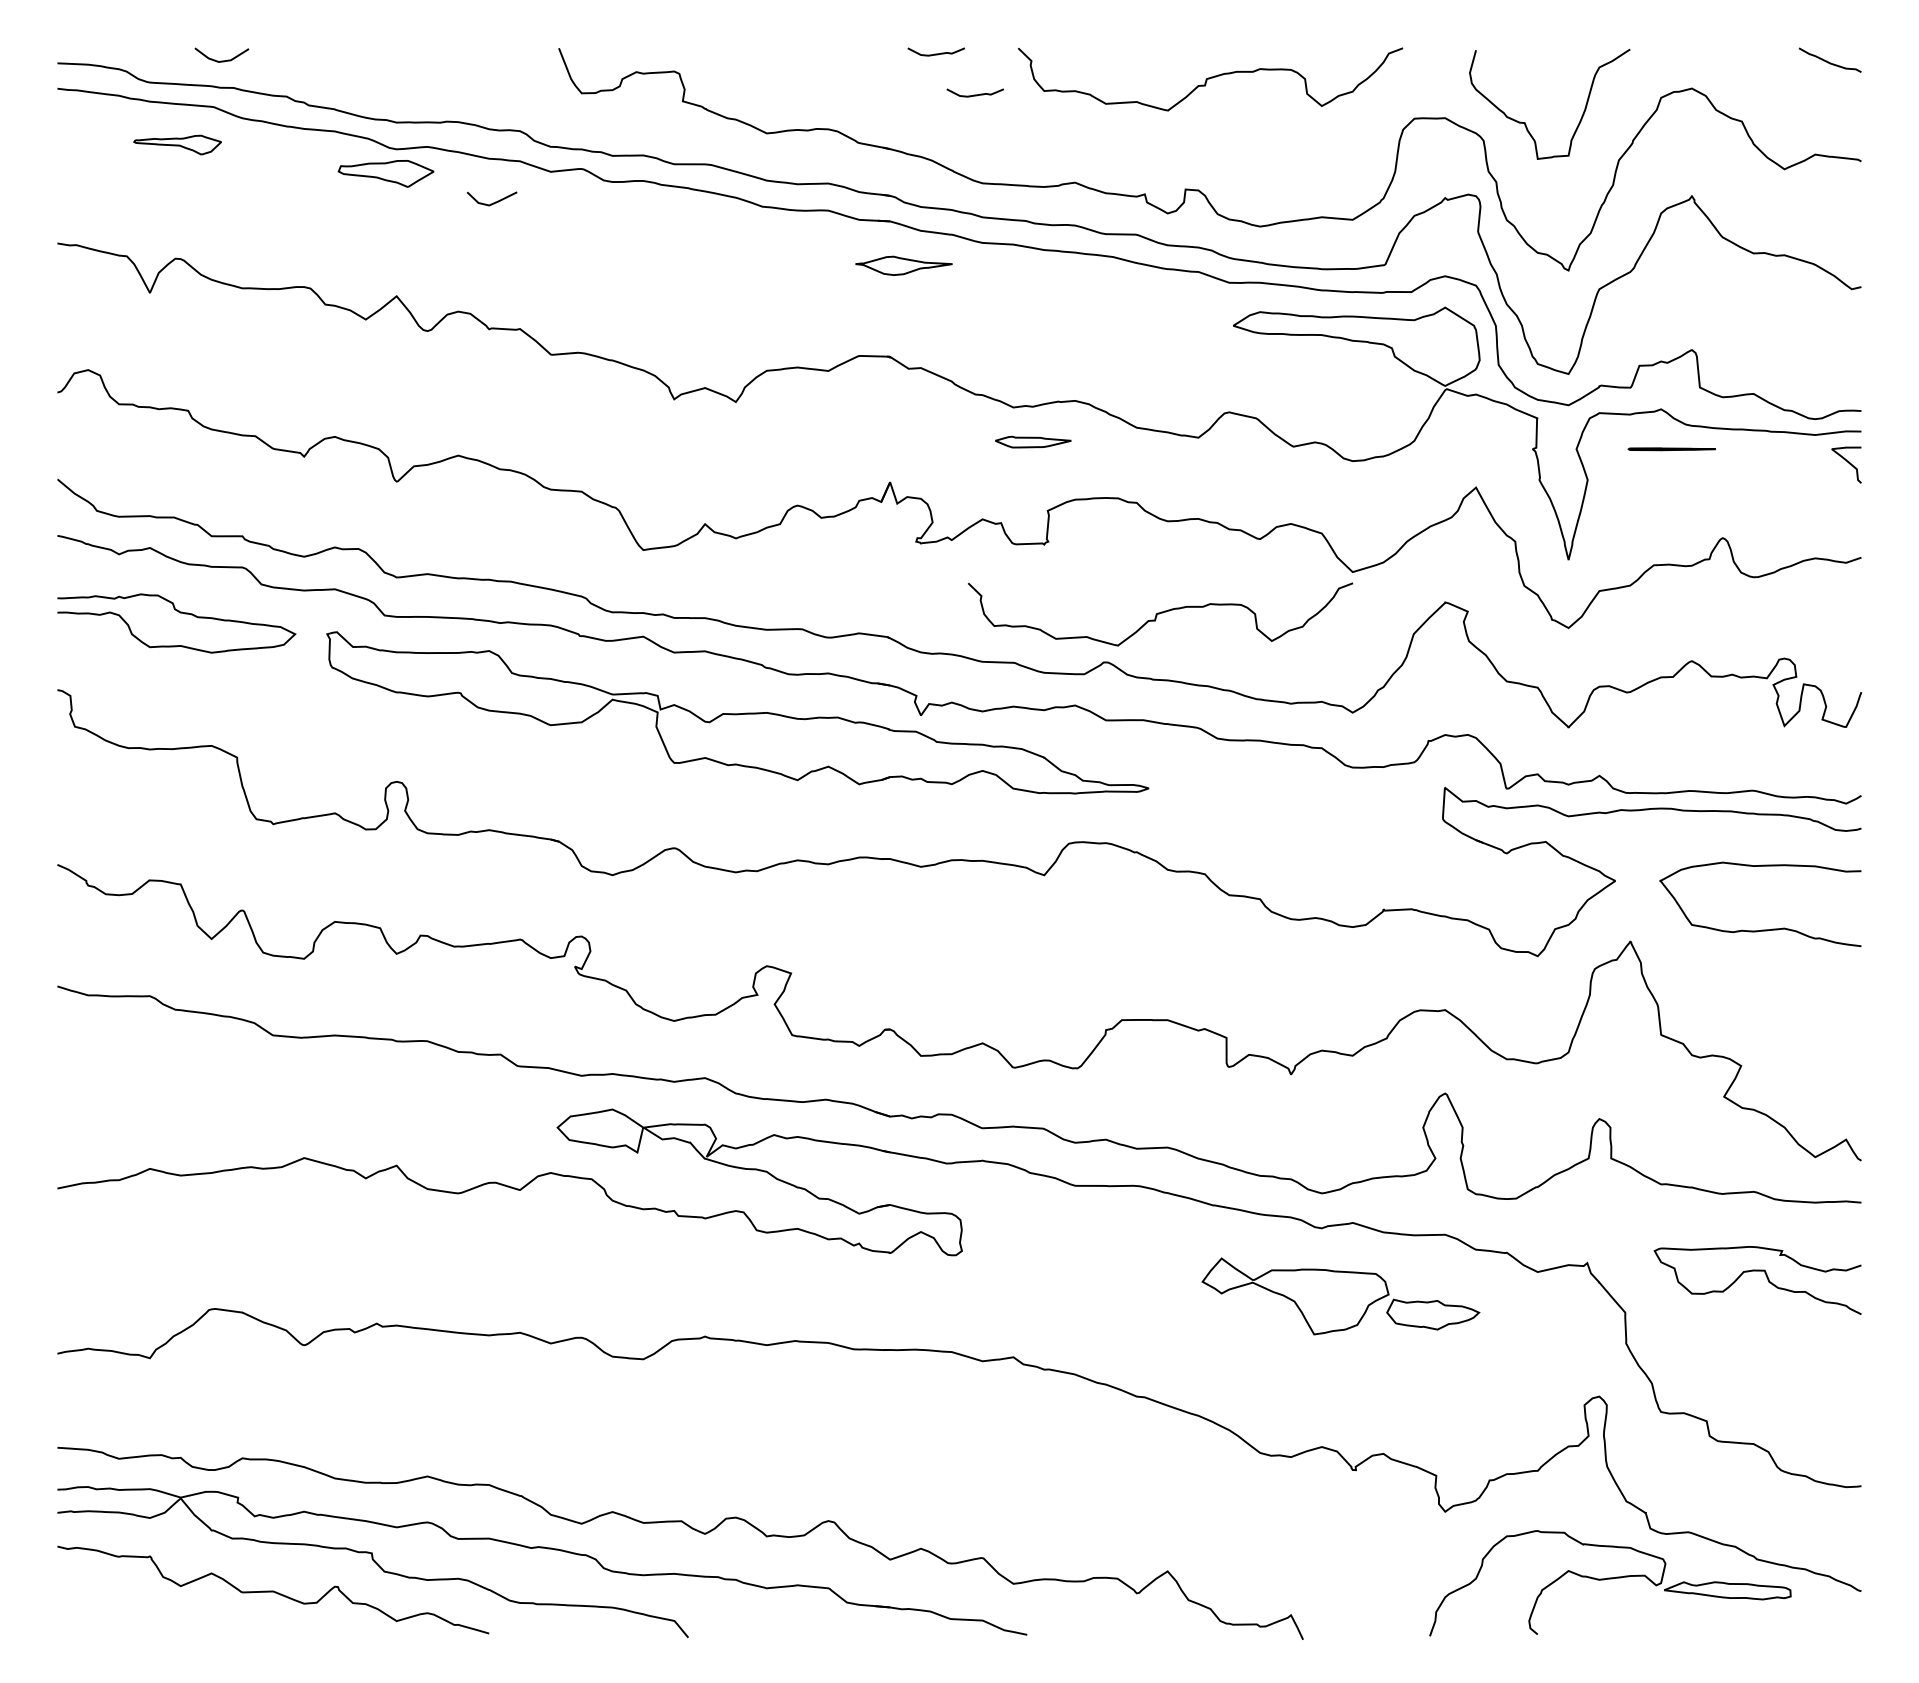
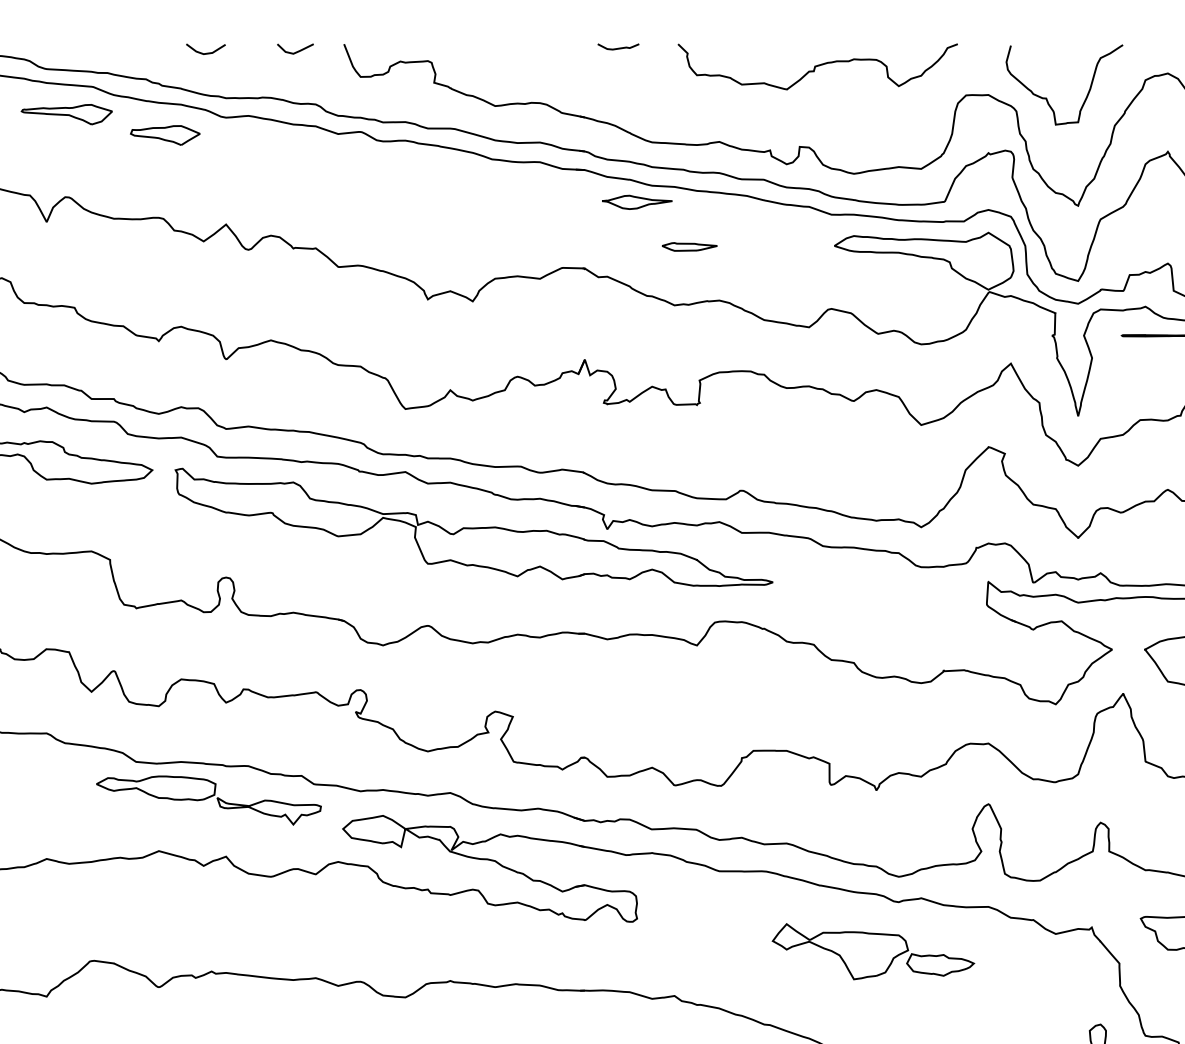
line: (221, 60) -> (205, 53), moved
curve: (974, 94) -> (646, 77), removed
part: (177, 144) -> (66, 114), size x1.43
part: (385, 173) -> (164, 135), moved
line: (493, 202) -> (296, 51), moved
part: (903, 265) -> (636, 202), moved
part: (1033, 441) -> (689, 246), moved
curve: (1160, 613) -> (781, 455), removed
part: (373, 1088) -> (209, 800), added
part: (1340, 1296) -> (873, 951), moved

